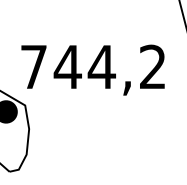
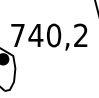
text: (101, 67) -> (53, 35), 744,2 -> 740,2

